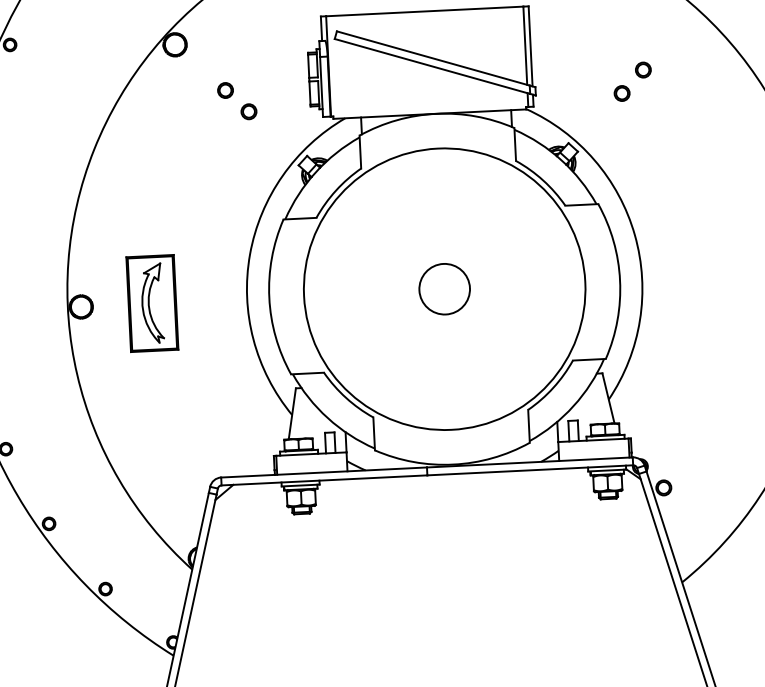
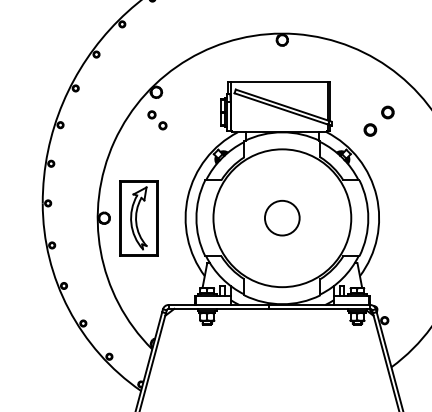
part: (633, 82) -> (379, 121), size x1.6
part: (237, 101) -> (157, 120), moved
circle: (444, 289) -> (282, 218), size x1.4
part: (153, 301) -> (139, 217), size x1.6

